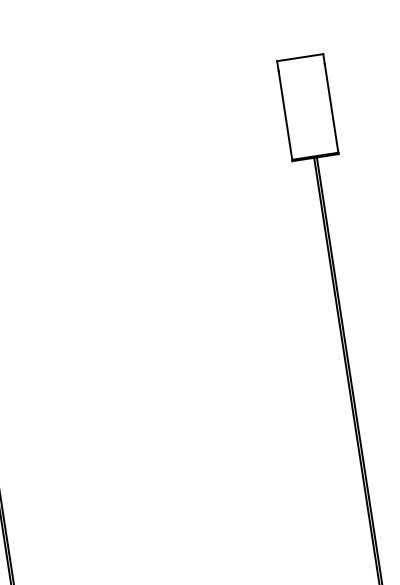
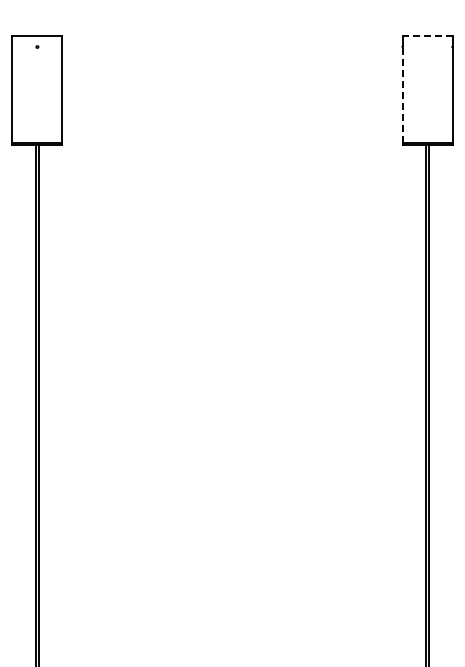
line: (300, 57) -> (427, 36), solid -> dashed
line: (285, 115) -> (402, 95), solid -> dashed

